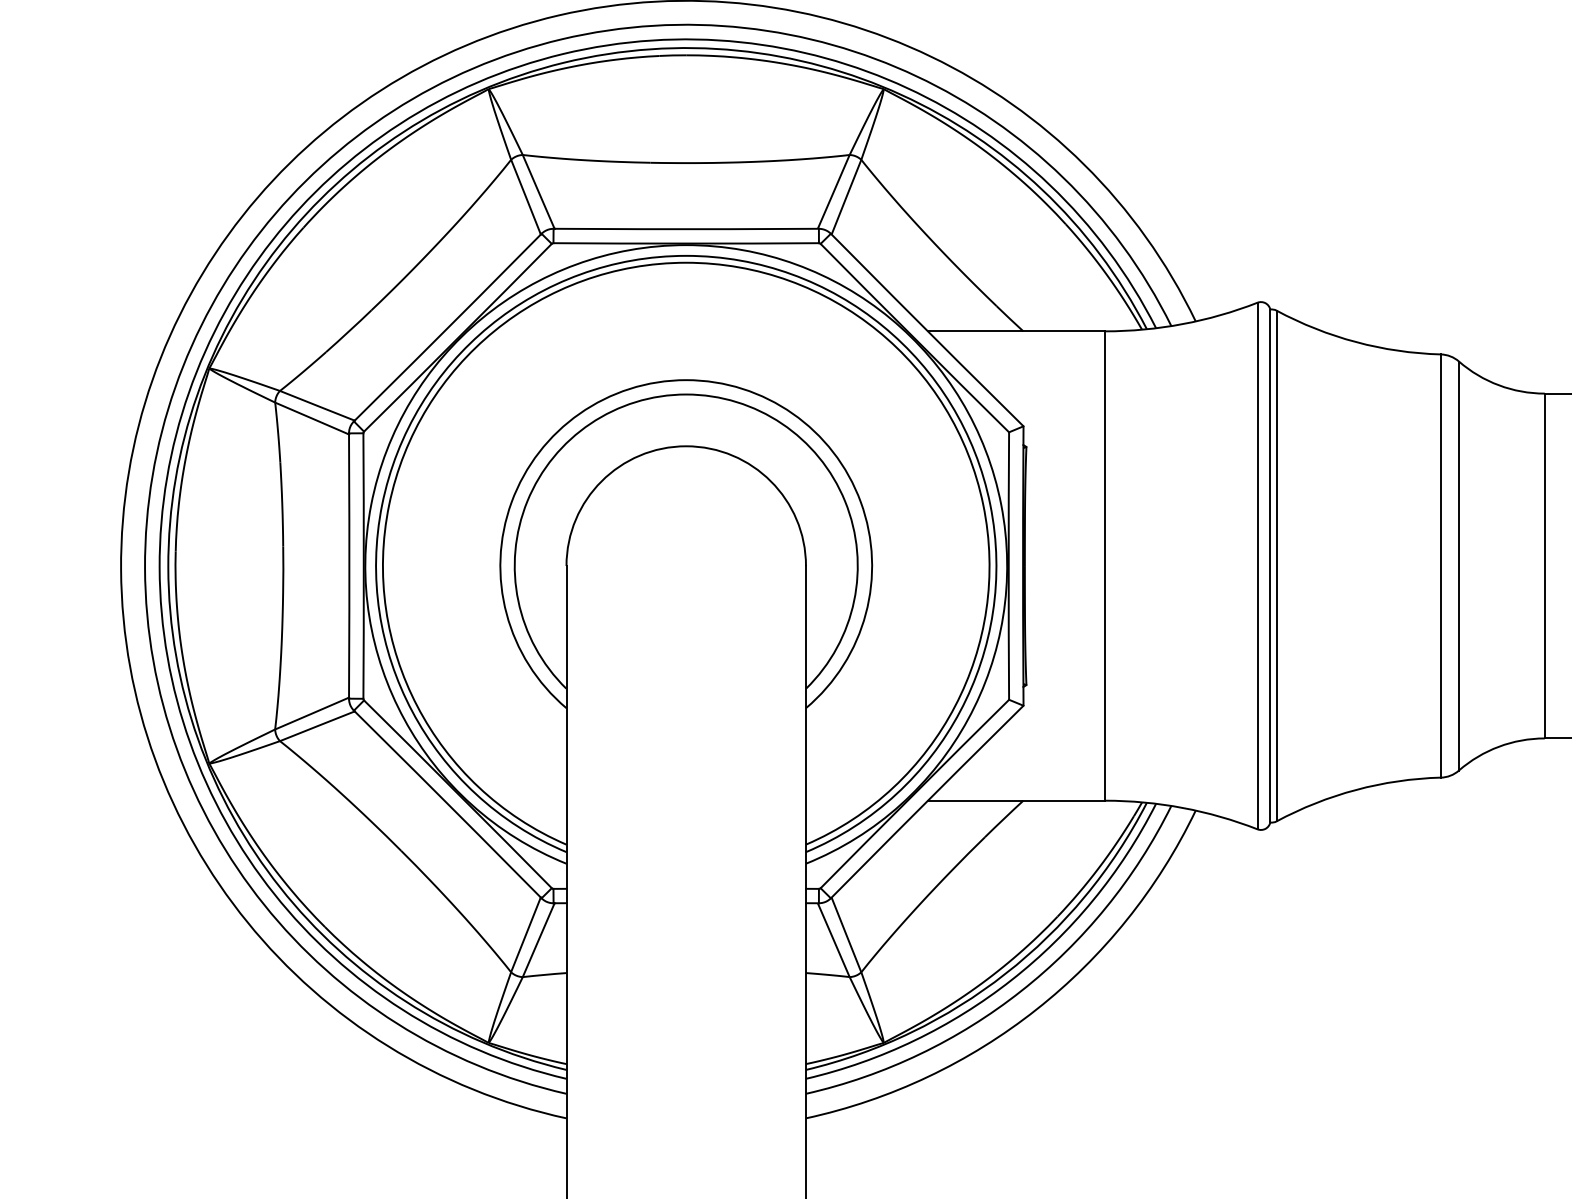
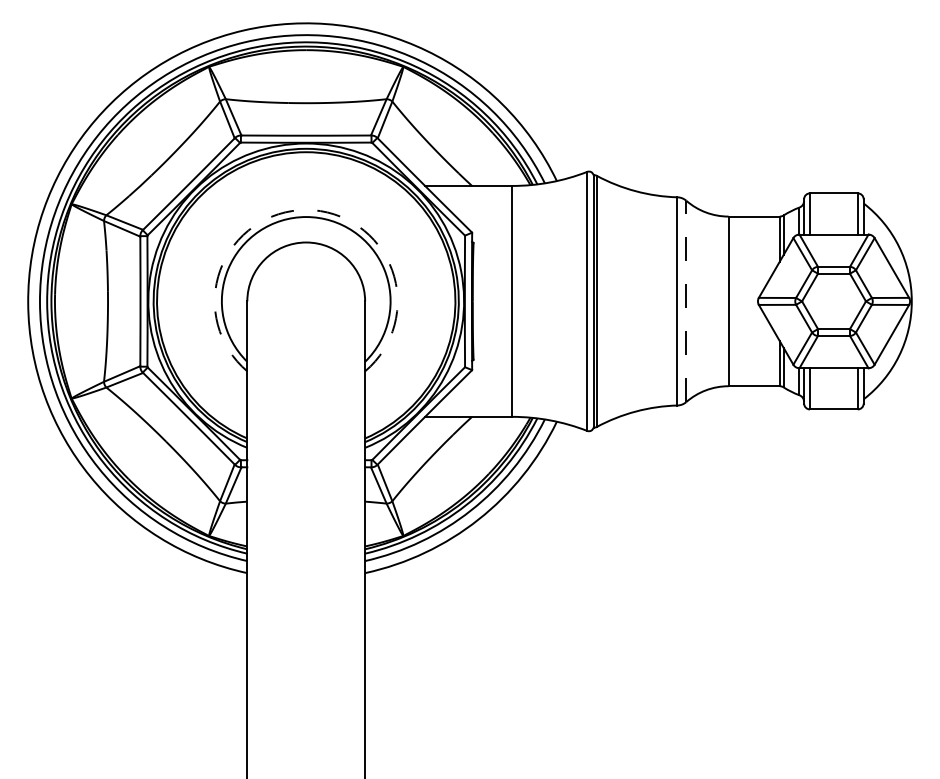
arc: (686, 379) -> (306, 209), solid -> dashed
line: (1459, 566) -> (686, 301), solid -> dashed

